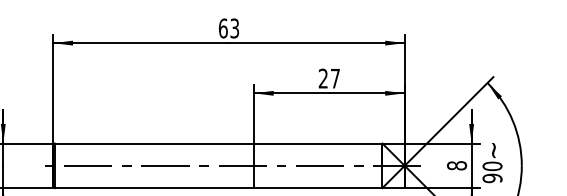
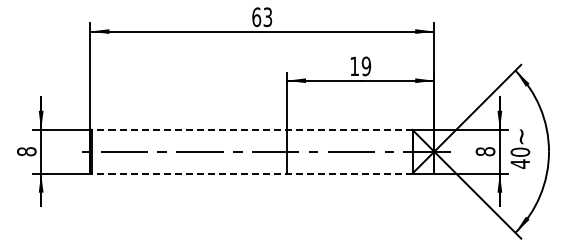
text: (329, 78) -> (360, 66), 27 -> 19
line: (218, 143) -> (251, 129), solid -> dashed
text: (492, 177) -> (520, 163), 90 -> 40
line: (218, 188) -> (251, 173), solid -> dashed

